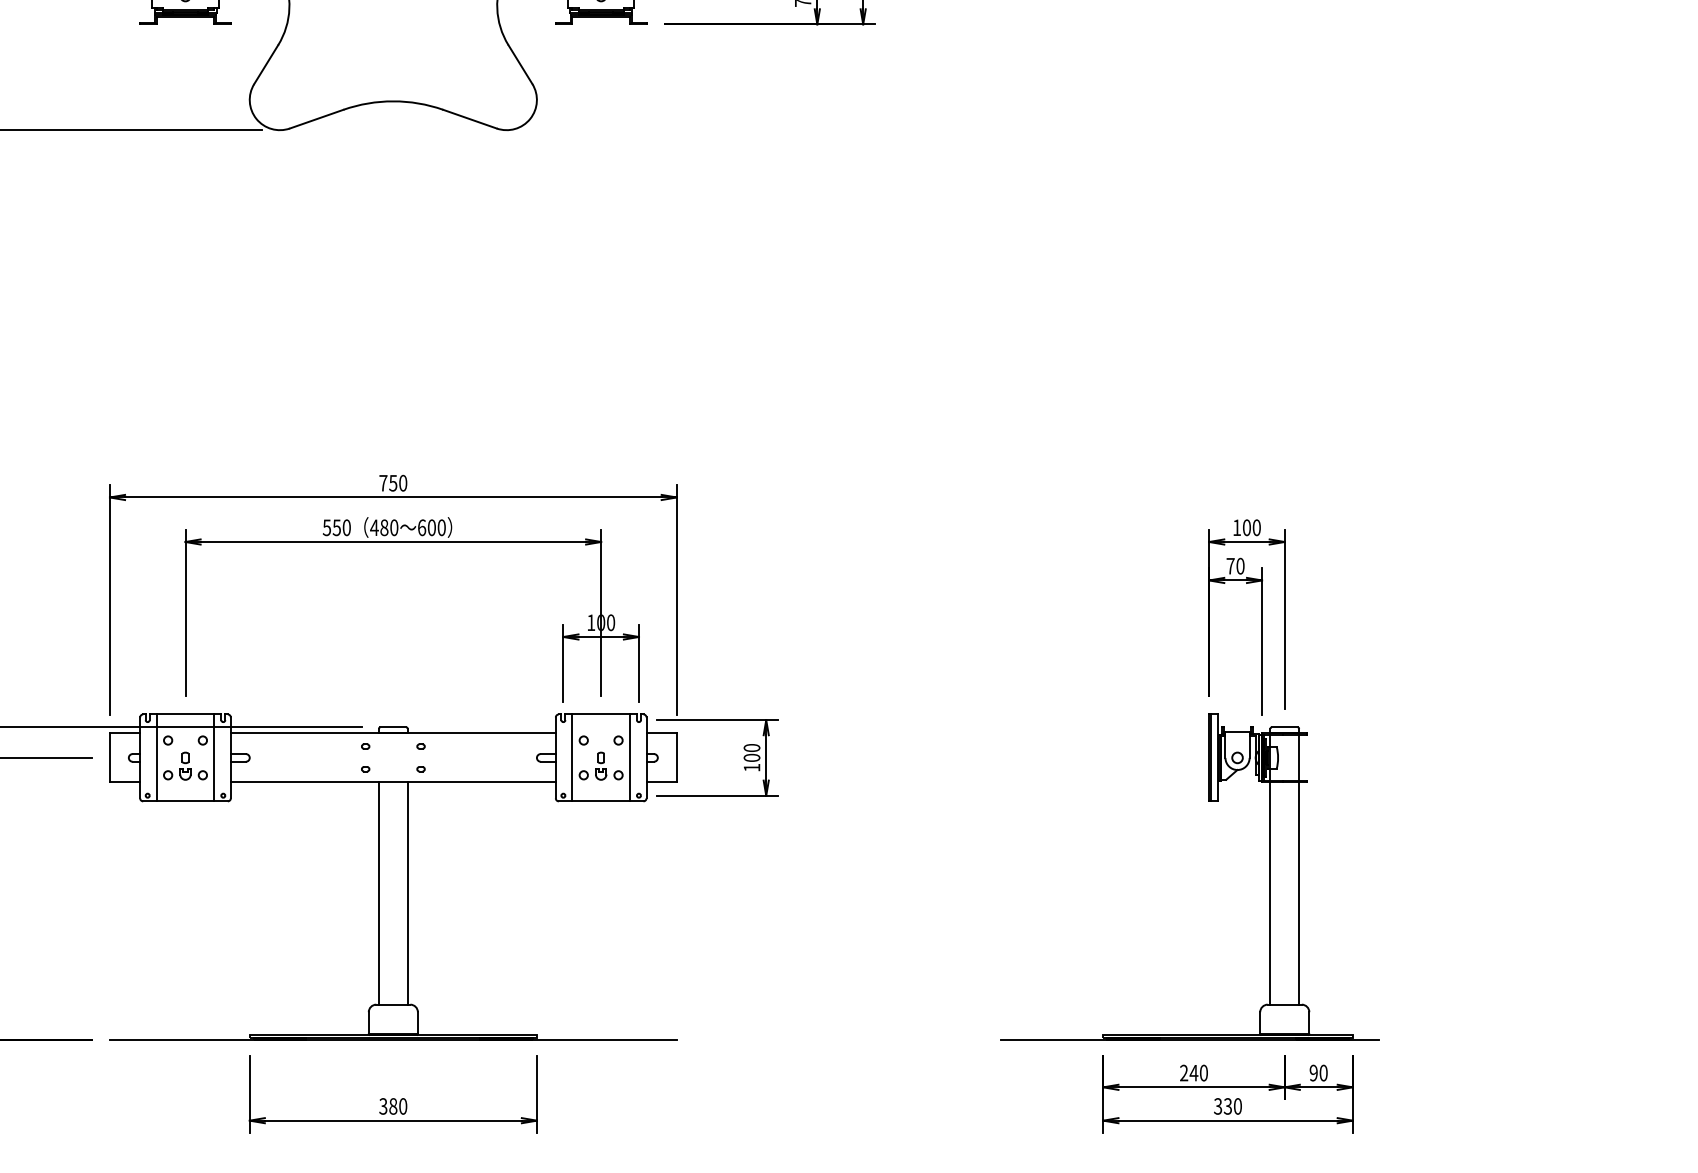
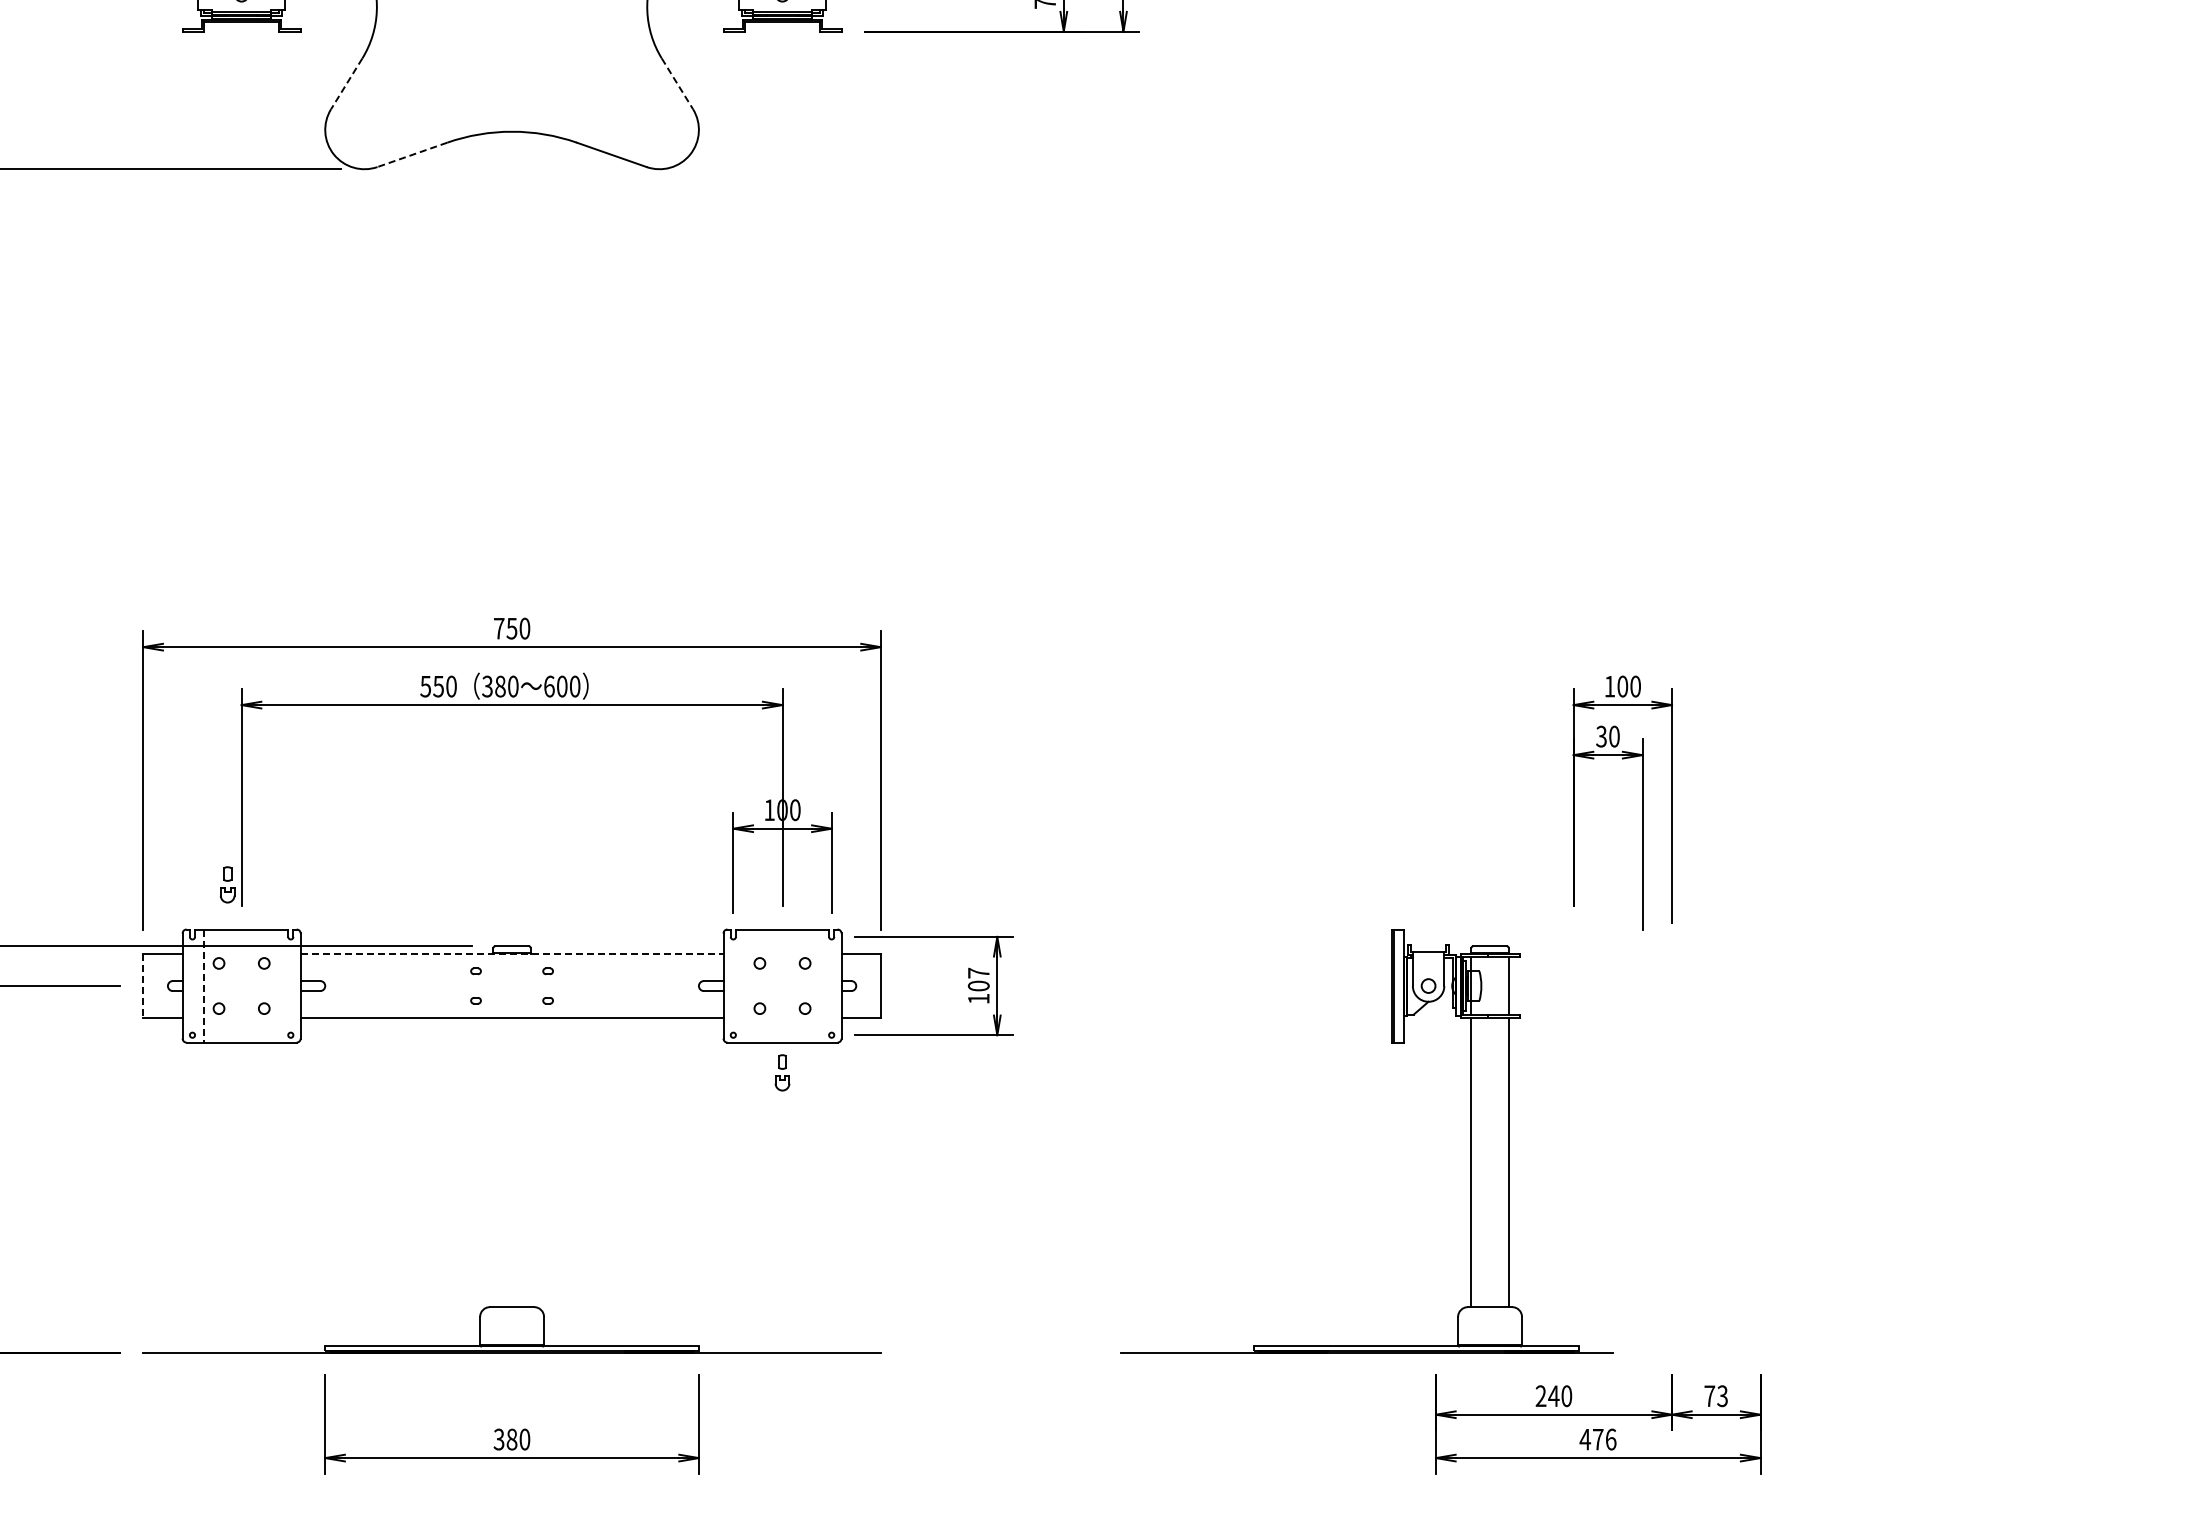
line: (266, 64) -> (346, 83), solid -> dashed
line: (520, 64) -> (677, 83), solid -> dashed
line: (316, 118) -> (412, 154), solid -> dashed
text: (374, 527) -> (487, 686), 480 -> 380
text: (1230, 566) -> (1601, 736), 70 -> 30
line: (393, 733) -> (512, 954), solid -> dashed
text: (751, 747) -> (978, 972), 100 -> 107
line: (214, 757) -> (279, 985), removed
line: (572, 757) -> (745, 985), removed
line: (629, 757) -> (819, 985), removed
line: (110, 758) -> (143, 986), solid -> dashed
line: (156, 758) -> (204, 986), solid -> dashed
part: (185, 765) -> (227, 884), moved
part: (601, 765) -> (782, 1072), moved
part: (1209, 802) -> (1391, 1043), moved
line: (379, 893) -> (493, 1162), removed
line: (407, 893) -> (530, 1162), removed
text: (1318, 1073) -> (1715, 1396), 90 -> 73
text: (1227, 1106) -> (1597, 1439), 330 -> 476

